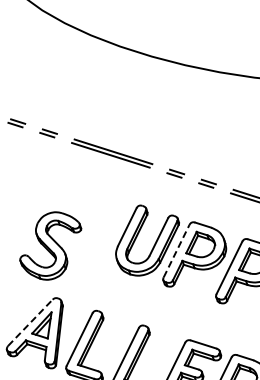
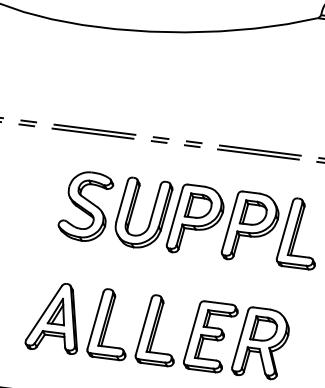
part: (50, 245) -> (85, 206), moved
line: (177, 250) -> (175, 215), dashed -> solid
line: (30, 322) -> (44, 312), dashed -> solid

